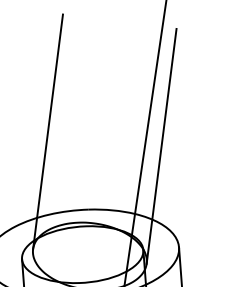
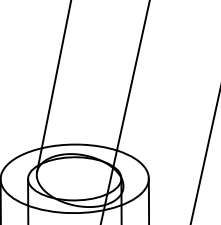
line: (161, 146) -> (140, 100), removed

